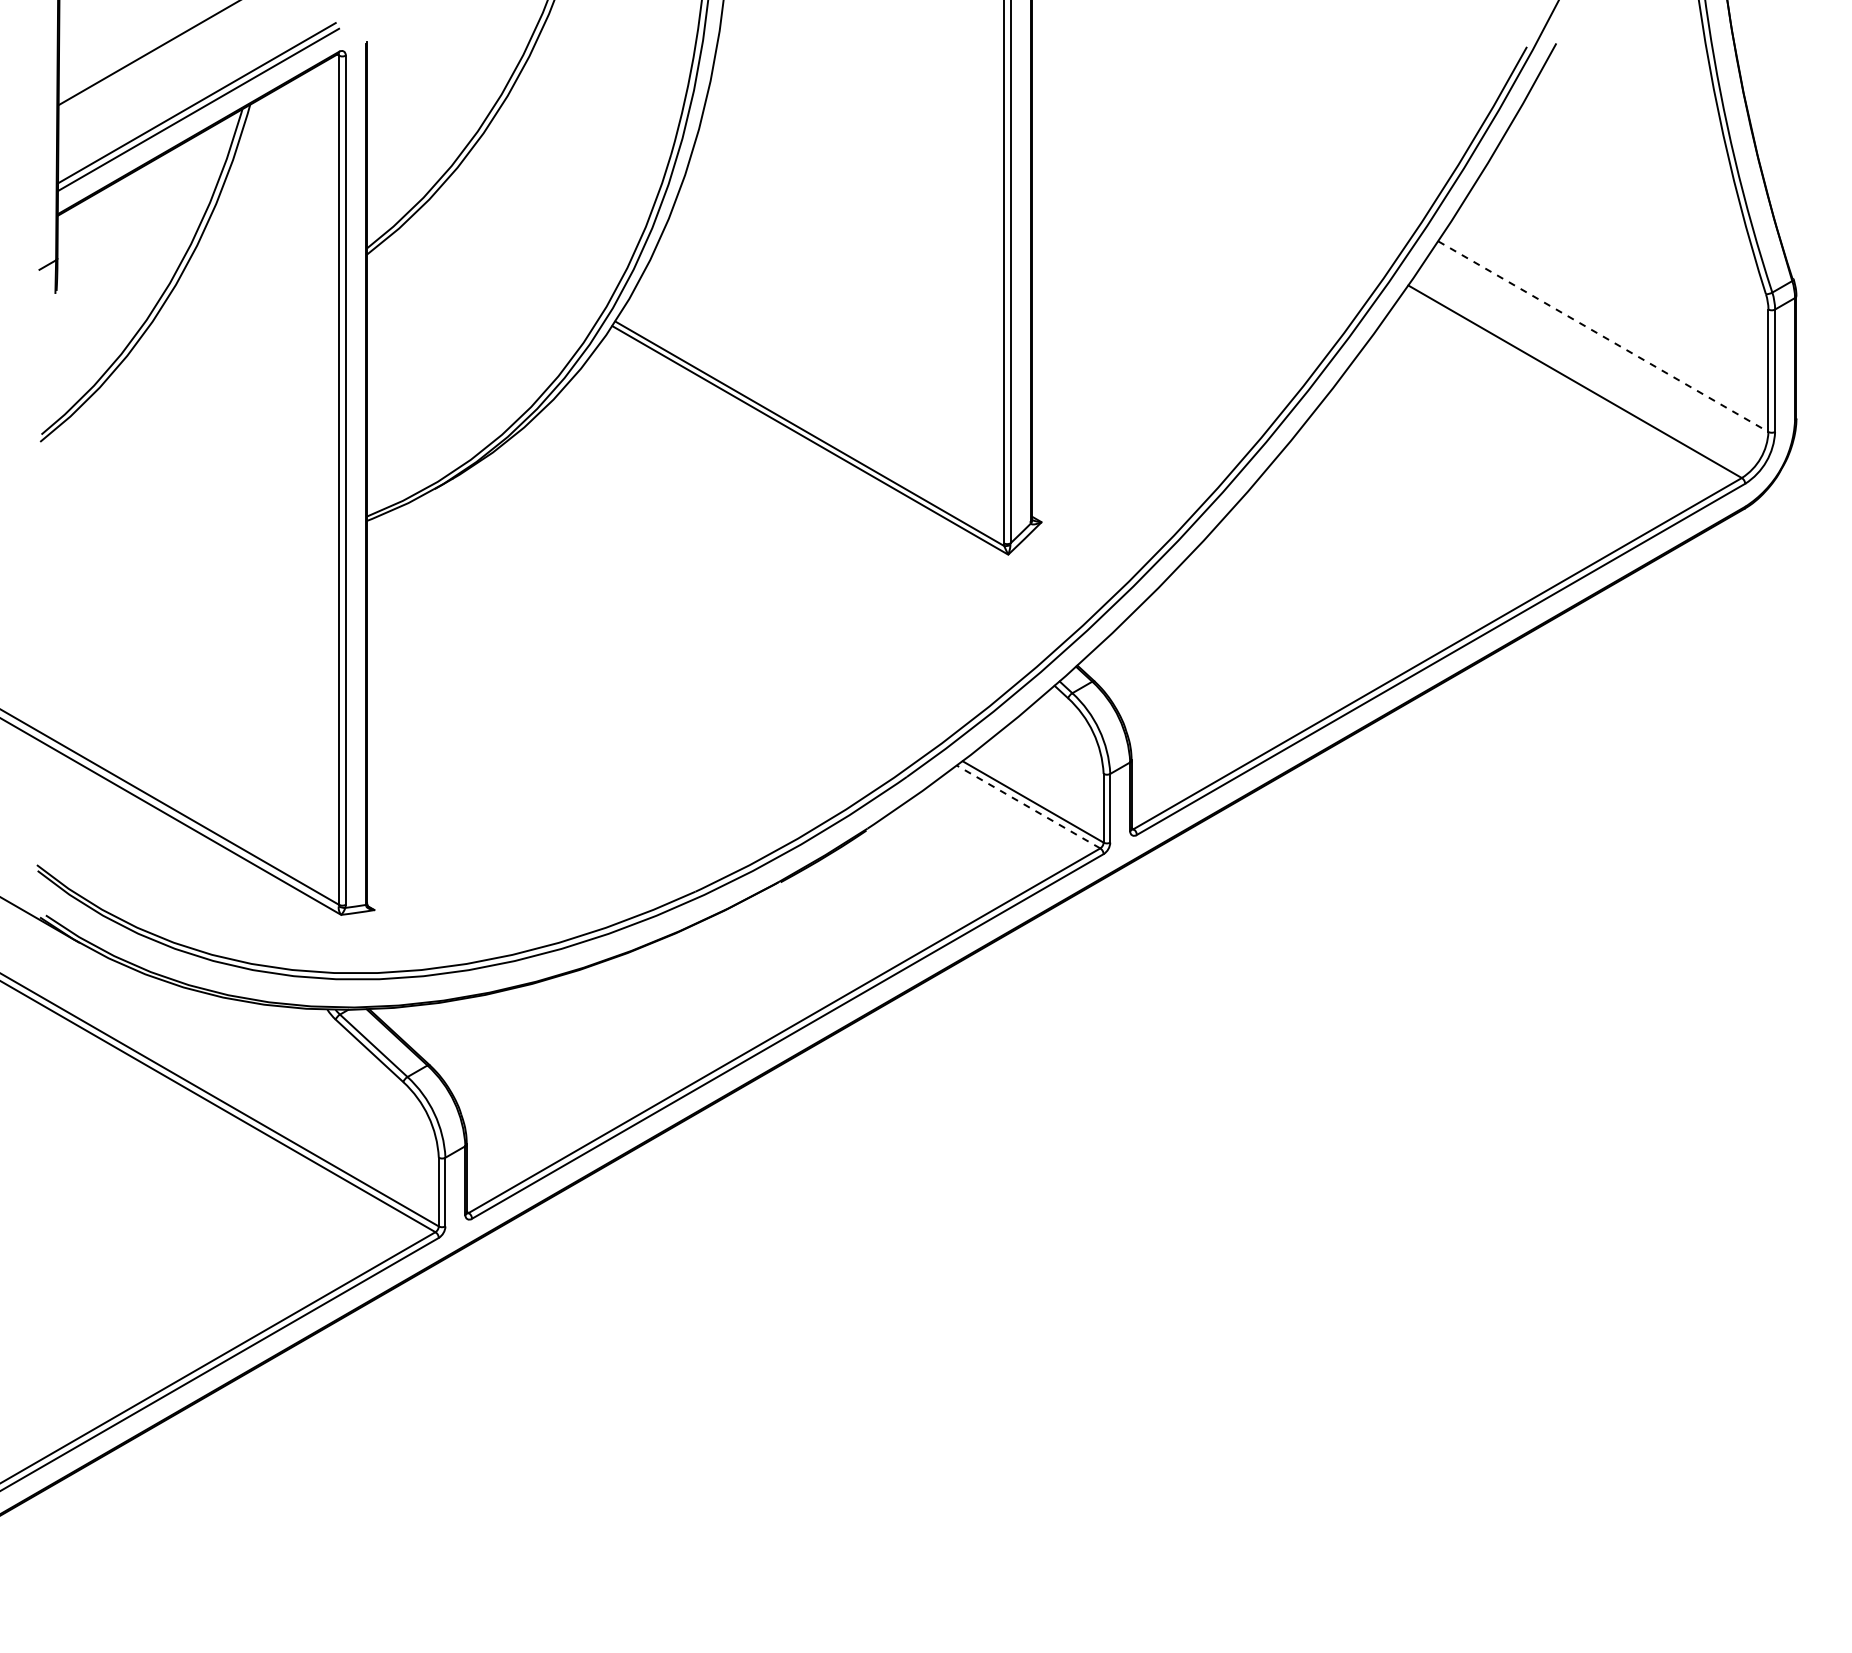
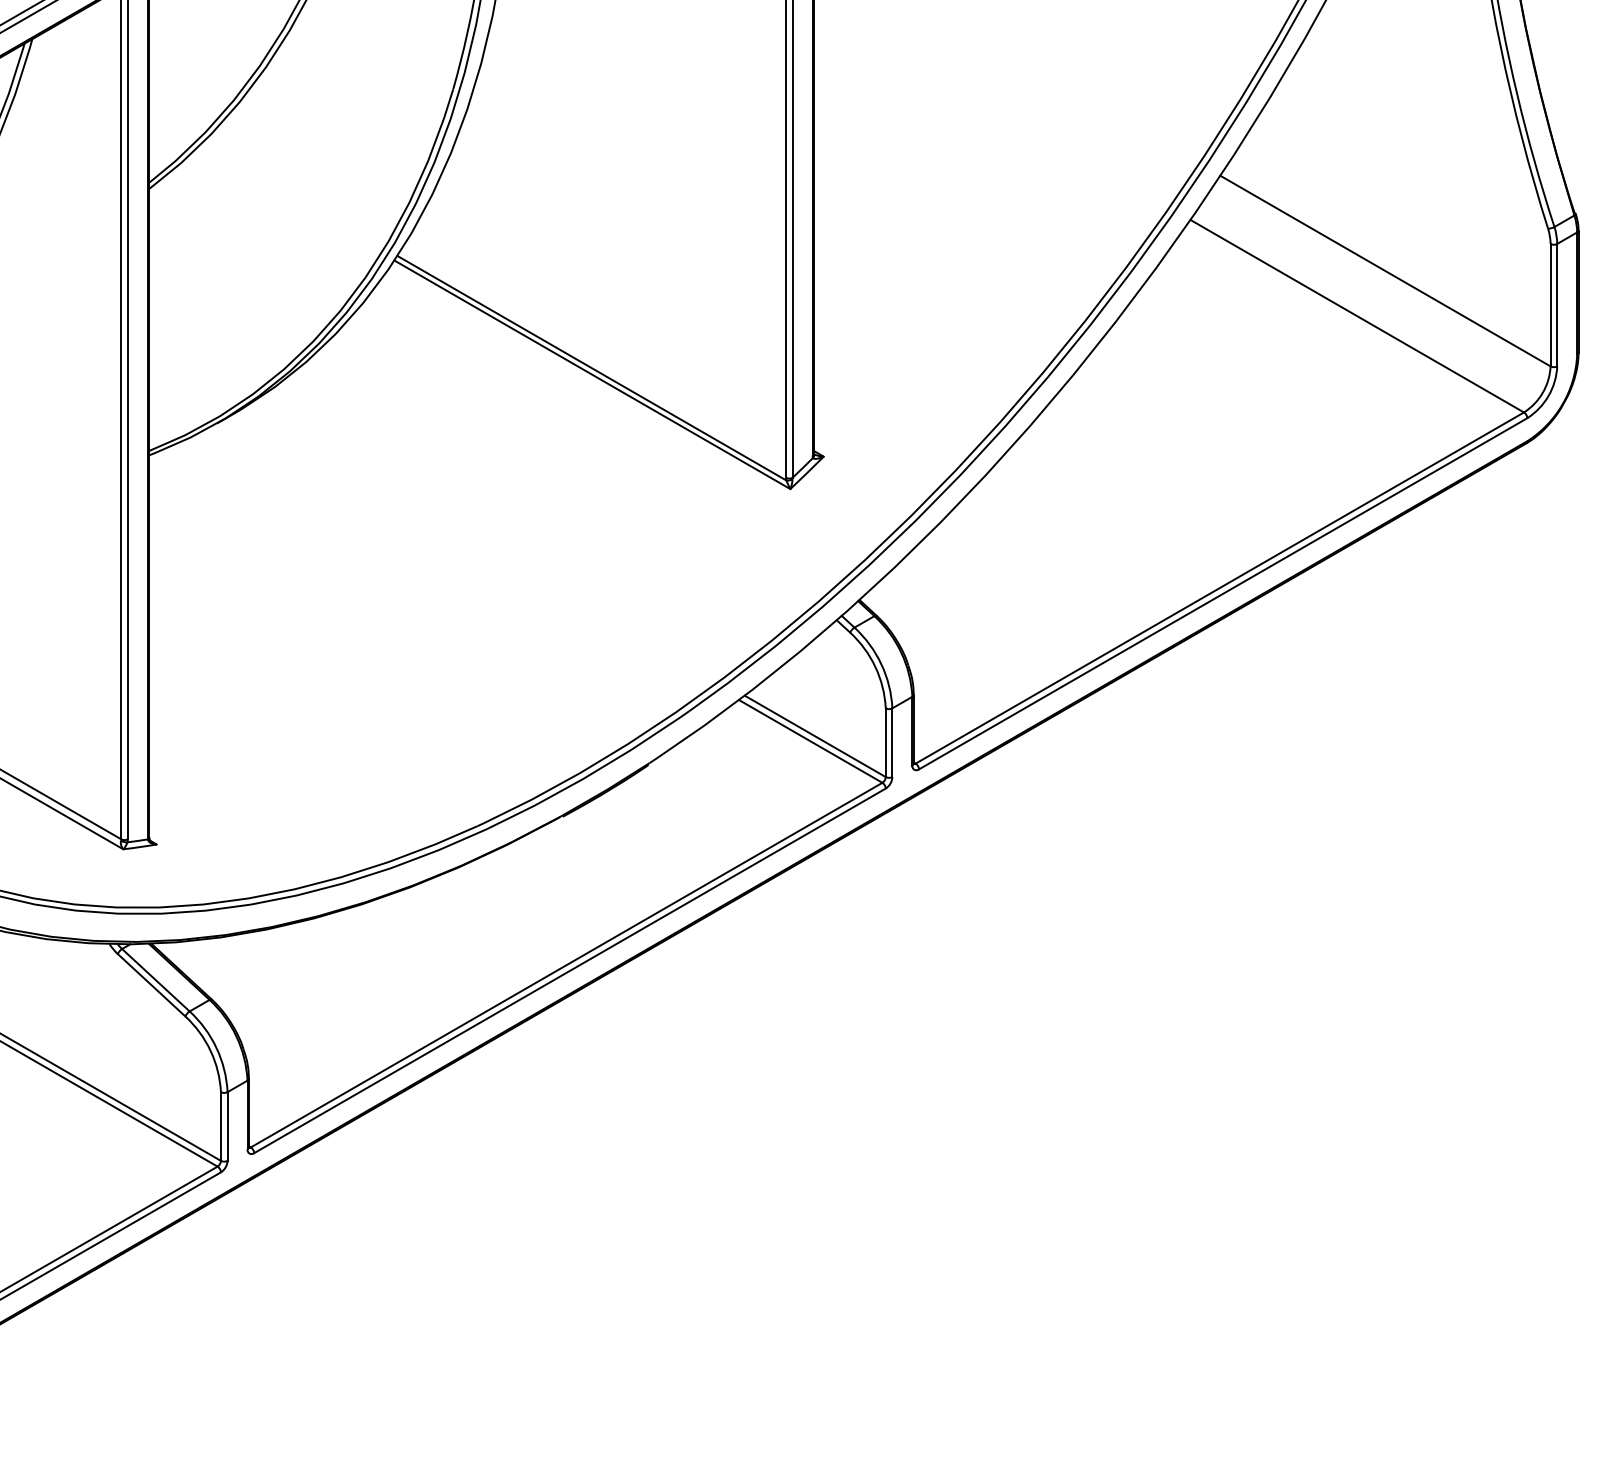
line: (1603, 336) -> (1385, 270), dashed -> solid
line: (1028, 807) -> (810, 741), dashed -> solid

